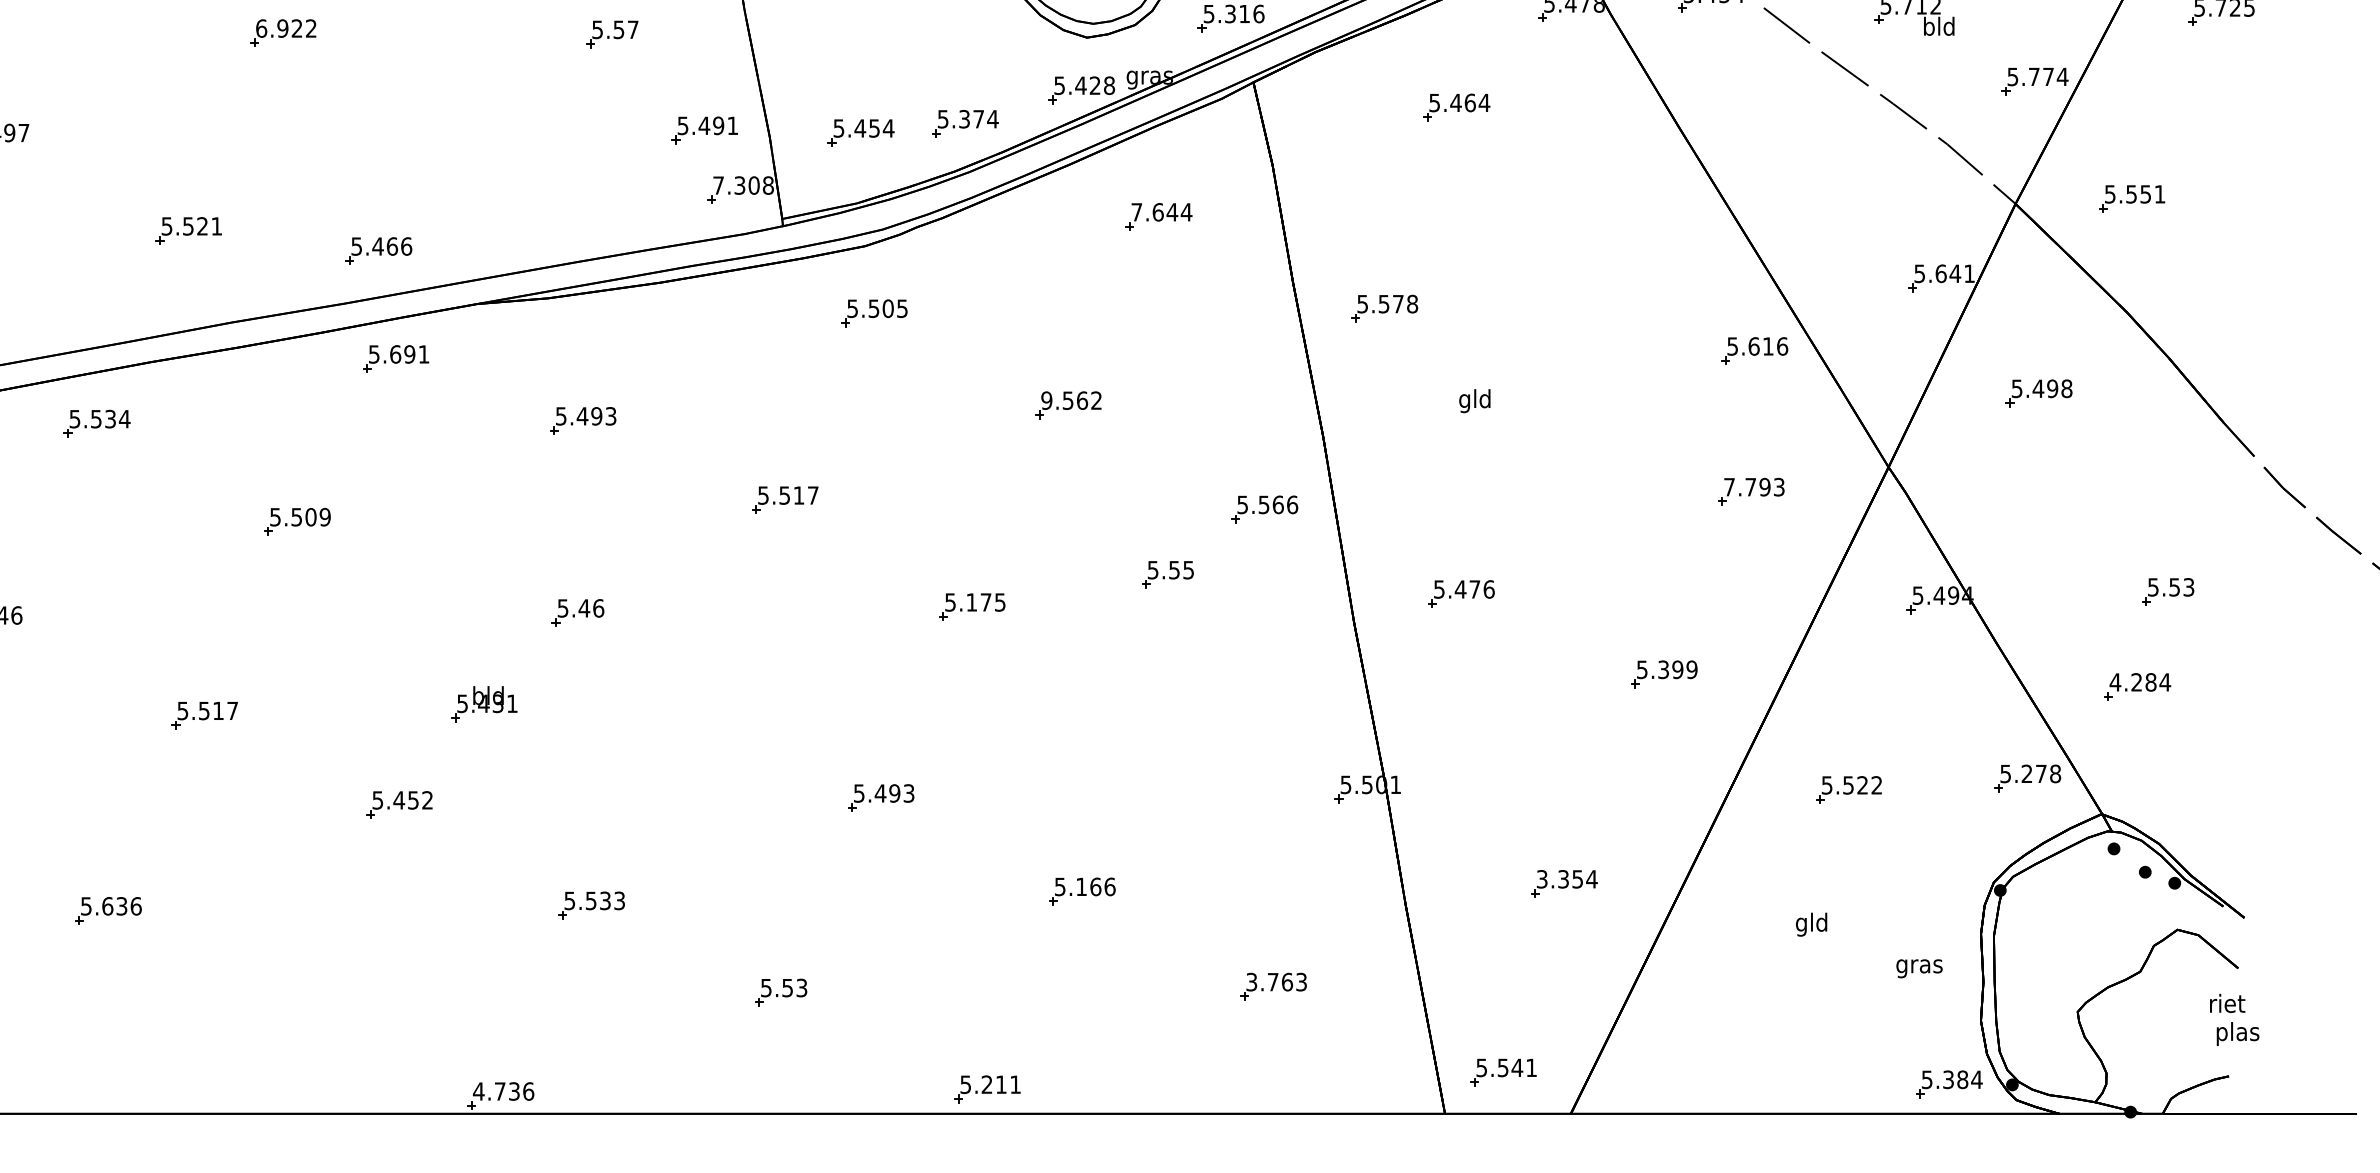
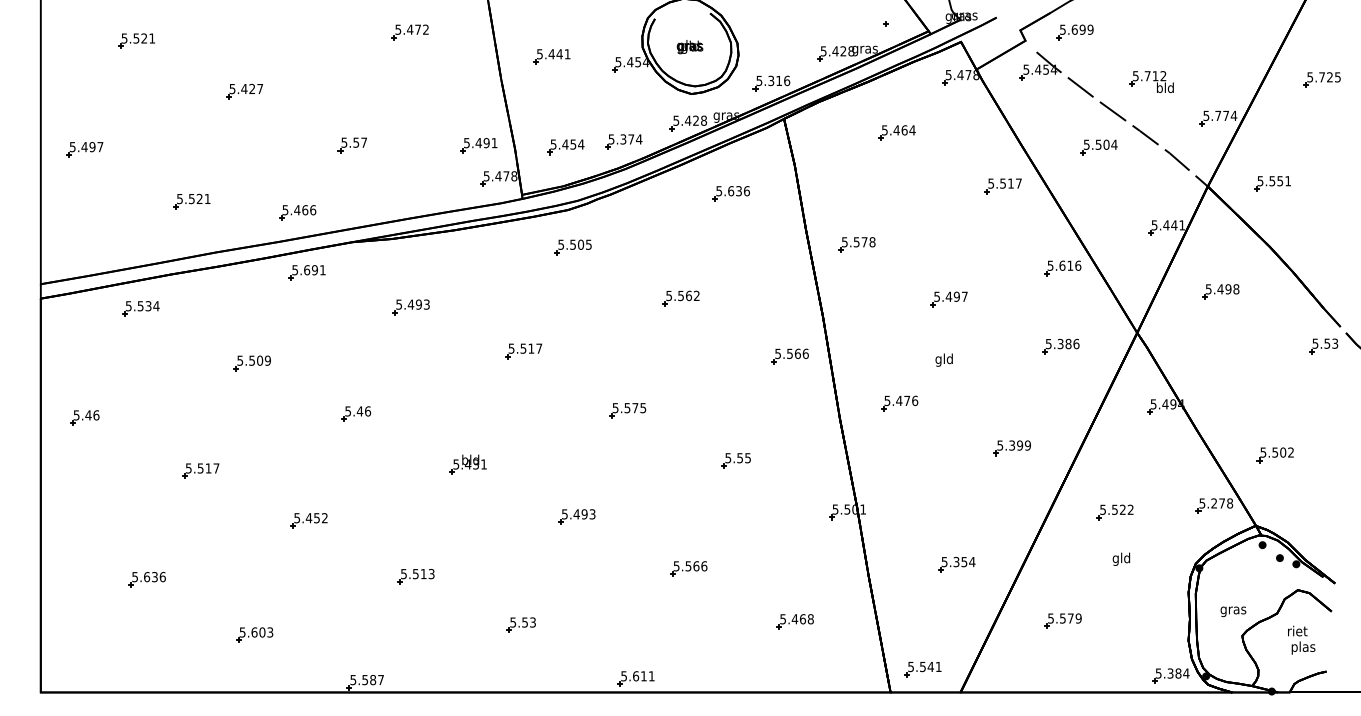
text: (286, 27) -> (246, 88), 6.922 -> 5.427
part: (610, 34) -> (351, 145), moved
part: (1818, 133) -> (1098, 147), added
text: (736, 185) -> (496, 176), 7.308 -> 5.478
part: (1646, 203) -> (1002, 186), added
text: (1162, 212) -> (733, 191), 7.644 -> 5.636
text: (1941, 274) -> (1166, 225), 5.641 -> 5.441
text: (1047, 399) -> (669, 295), 9.562 -> 5.562
text: (1473, 399) -> (943, 359), moved
part: (1549, 407) -> (948, 299), added
text: (1754, 486) -> (1062, 343), 7.793 -> 5.386
part: (1166, 574) -> (735, 460), moved
part: (2167, 592) -> (1323, 346), moved
text: (971, 603) -> (627, 408), 5.175 -> 5.575
part: (578, 612) -> (356, 413), moved
text: (2140, 682) -> (1277, 452), 4.284 -> 5.502
part: (482, 703) -> (467, 464), moved
text: (1541, 878) -> (944, 561), 3.354 -> 5.354
text: (1081, 887) -> (688, 566), 5.166 -> 5.566
text: (604, 899) -> (423, 573), 5.533 -> 5.513
text: (1811, 923) -> (1121, 558), moved
text: (1919, 968) -> (1233, 611), moved
text: (1275, 982) -> (796, 619), 3.763 -> 5.468
part: (1754, 984) -> (1062, 620), added
part: (301, 1009) -> (254, 634), added
text: (2234, 1018) -> (1301, 639), moved
text: (988, 1085) -> (636, 676), 5.211 -> 5.611
text: (504, 1090) -> (367, 679), 4.736 -> 5.587

